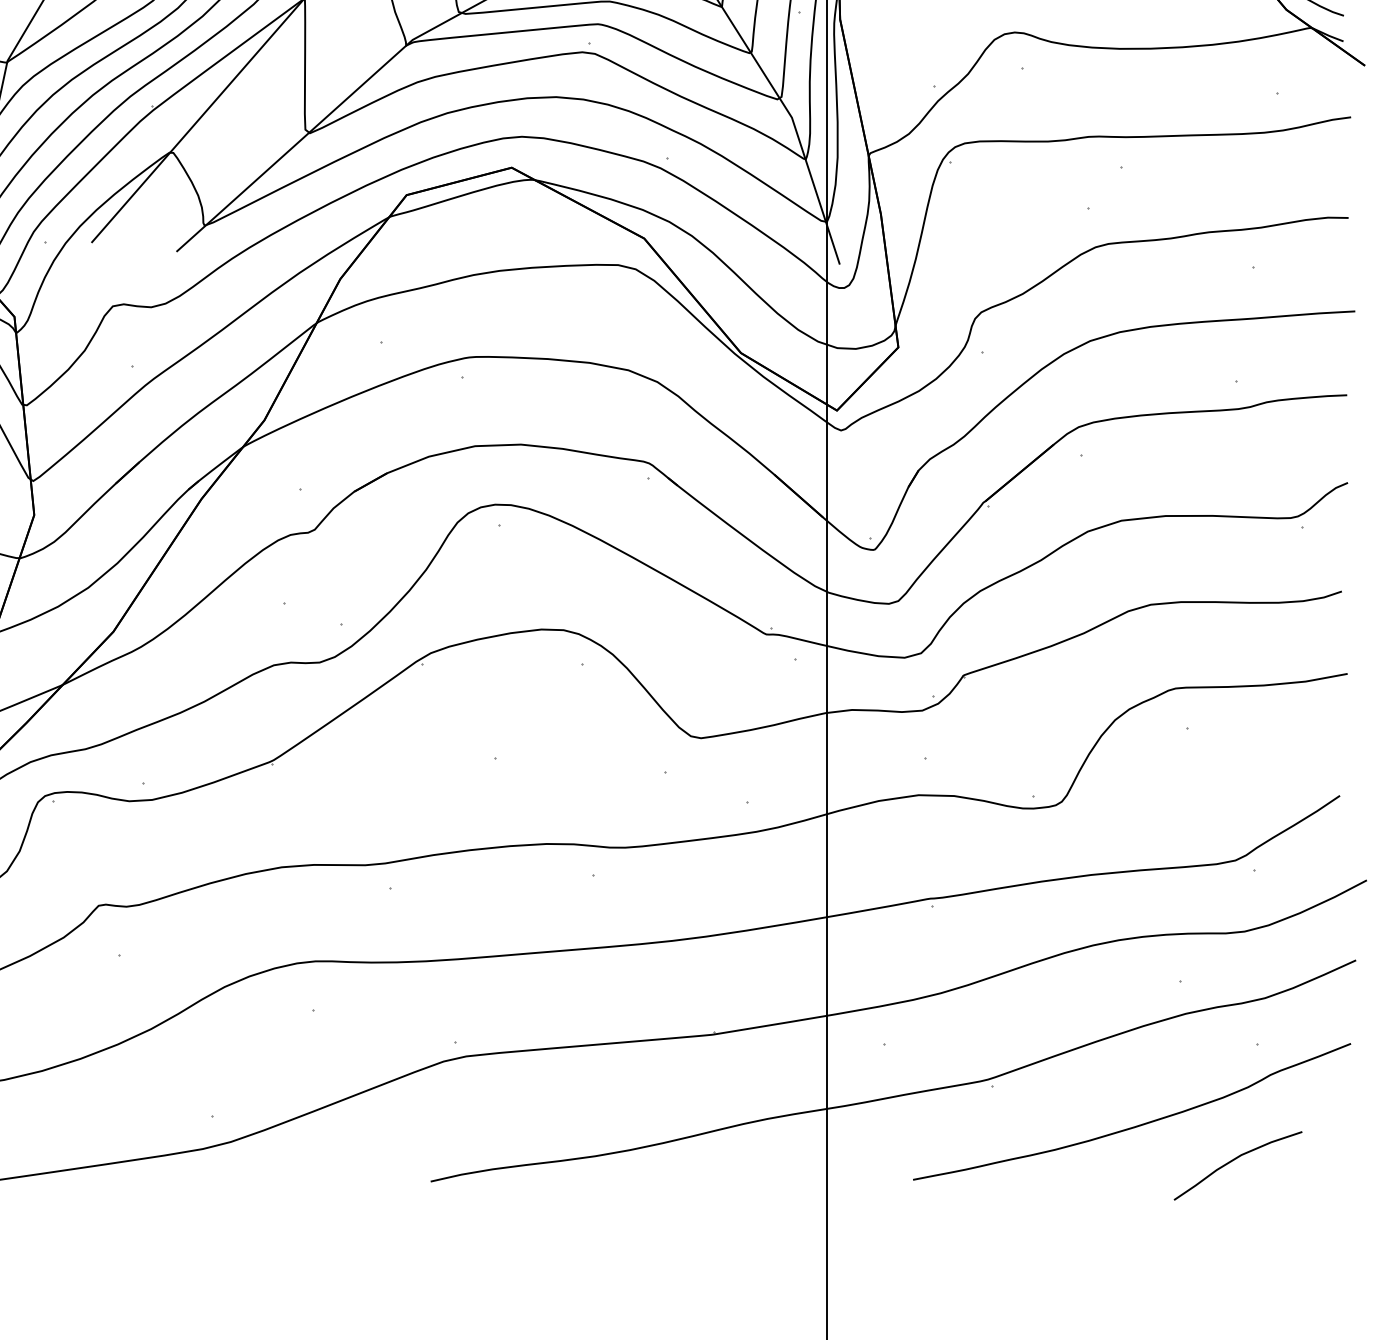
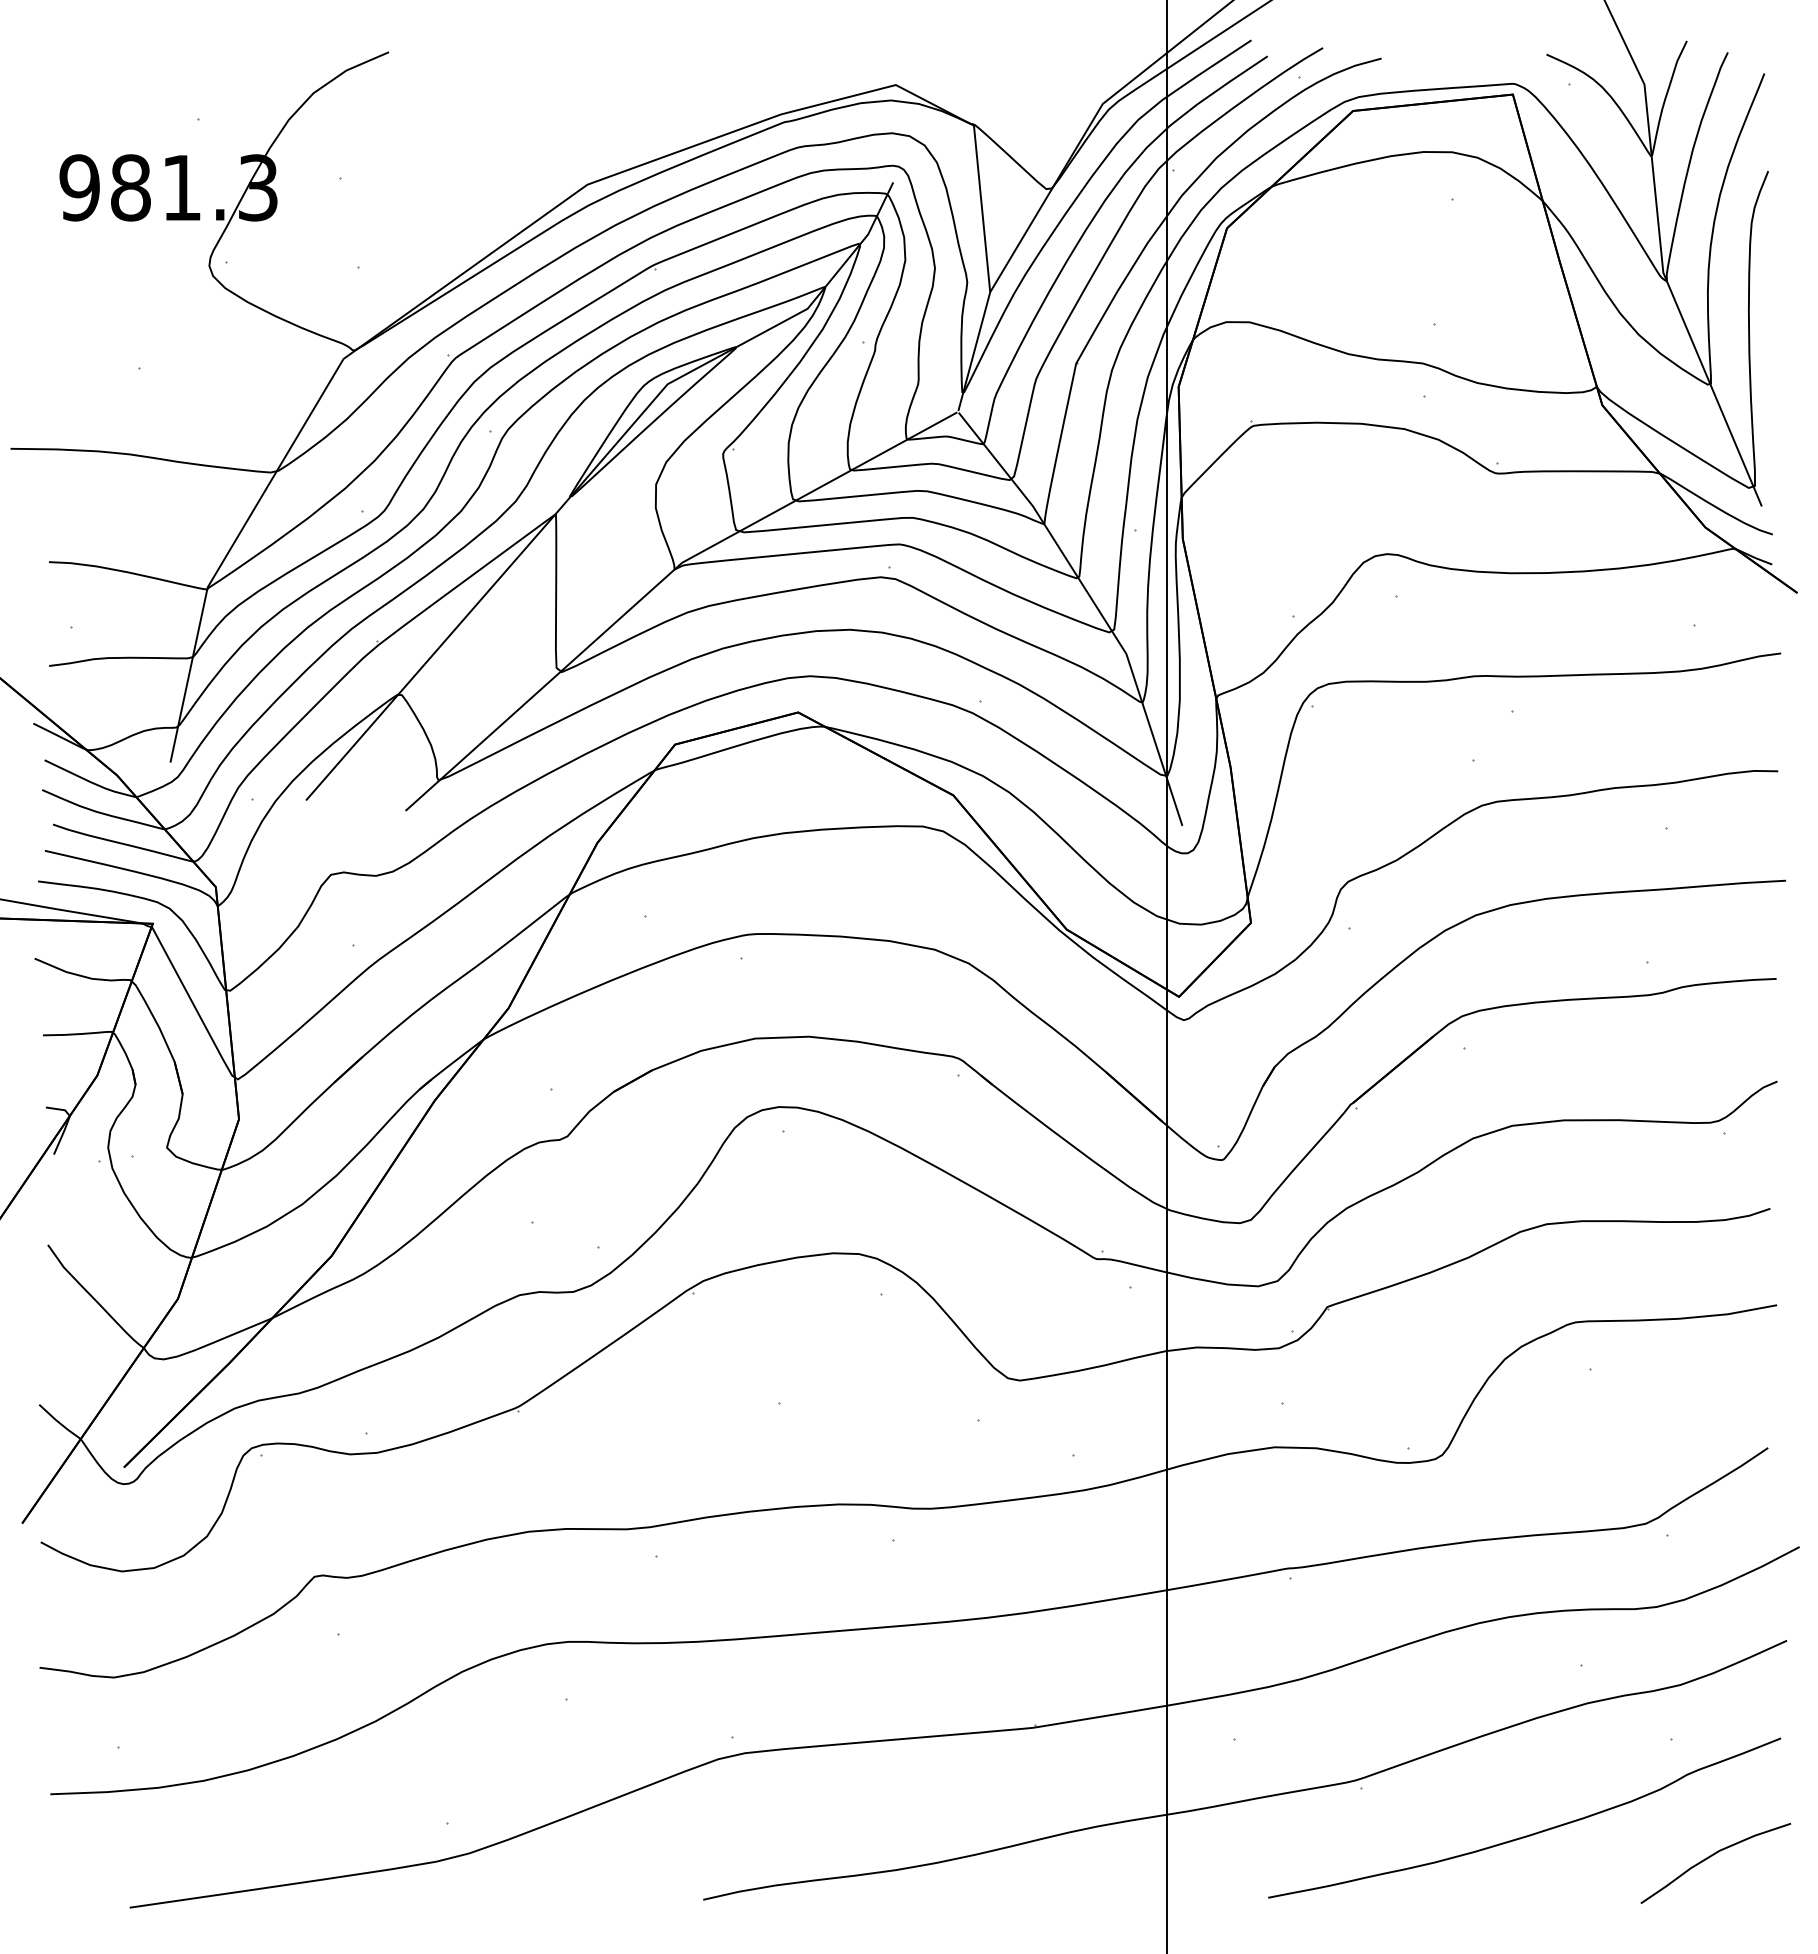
curve: (1235, 1159) -> (1712, 1856), moved

